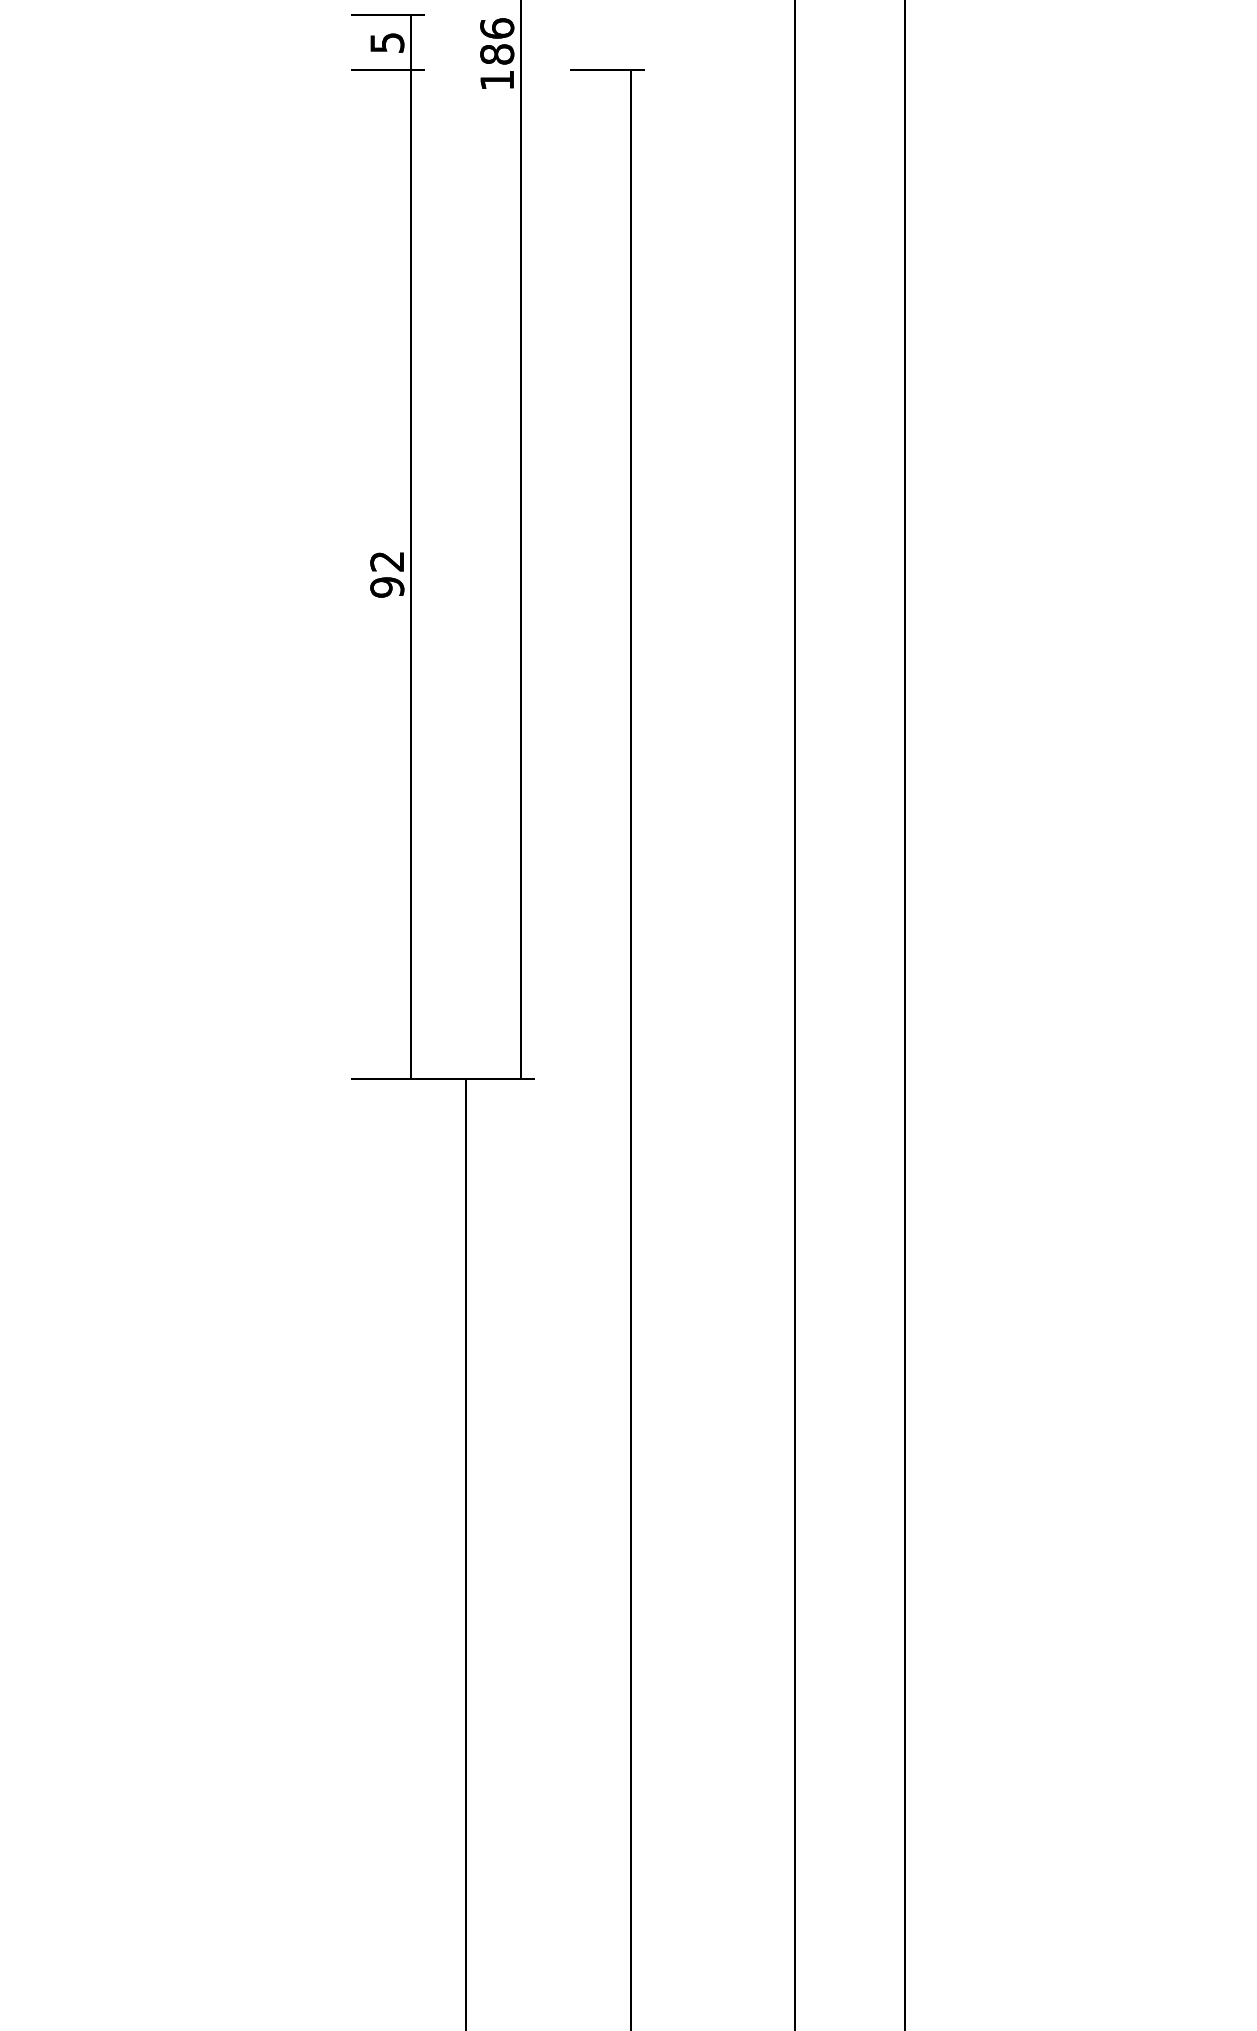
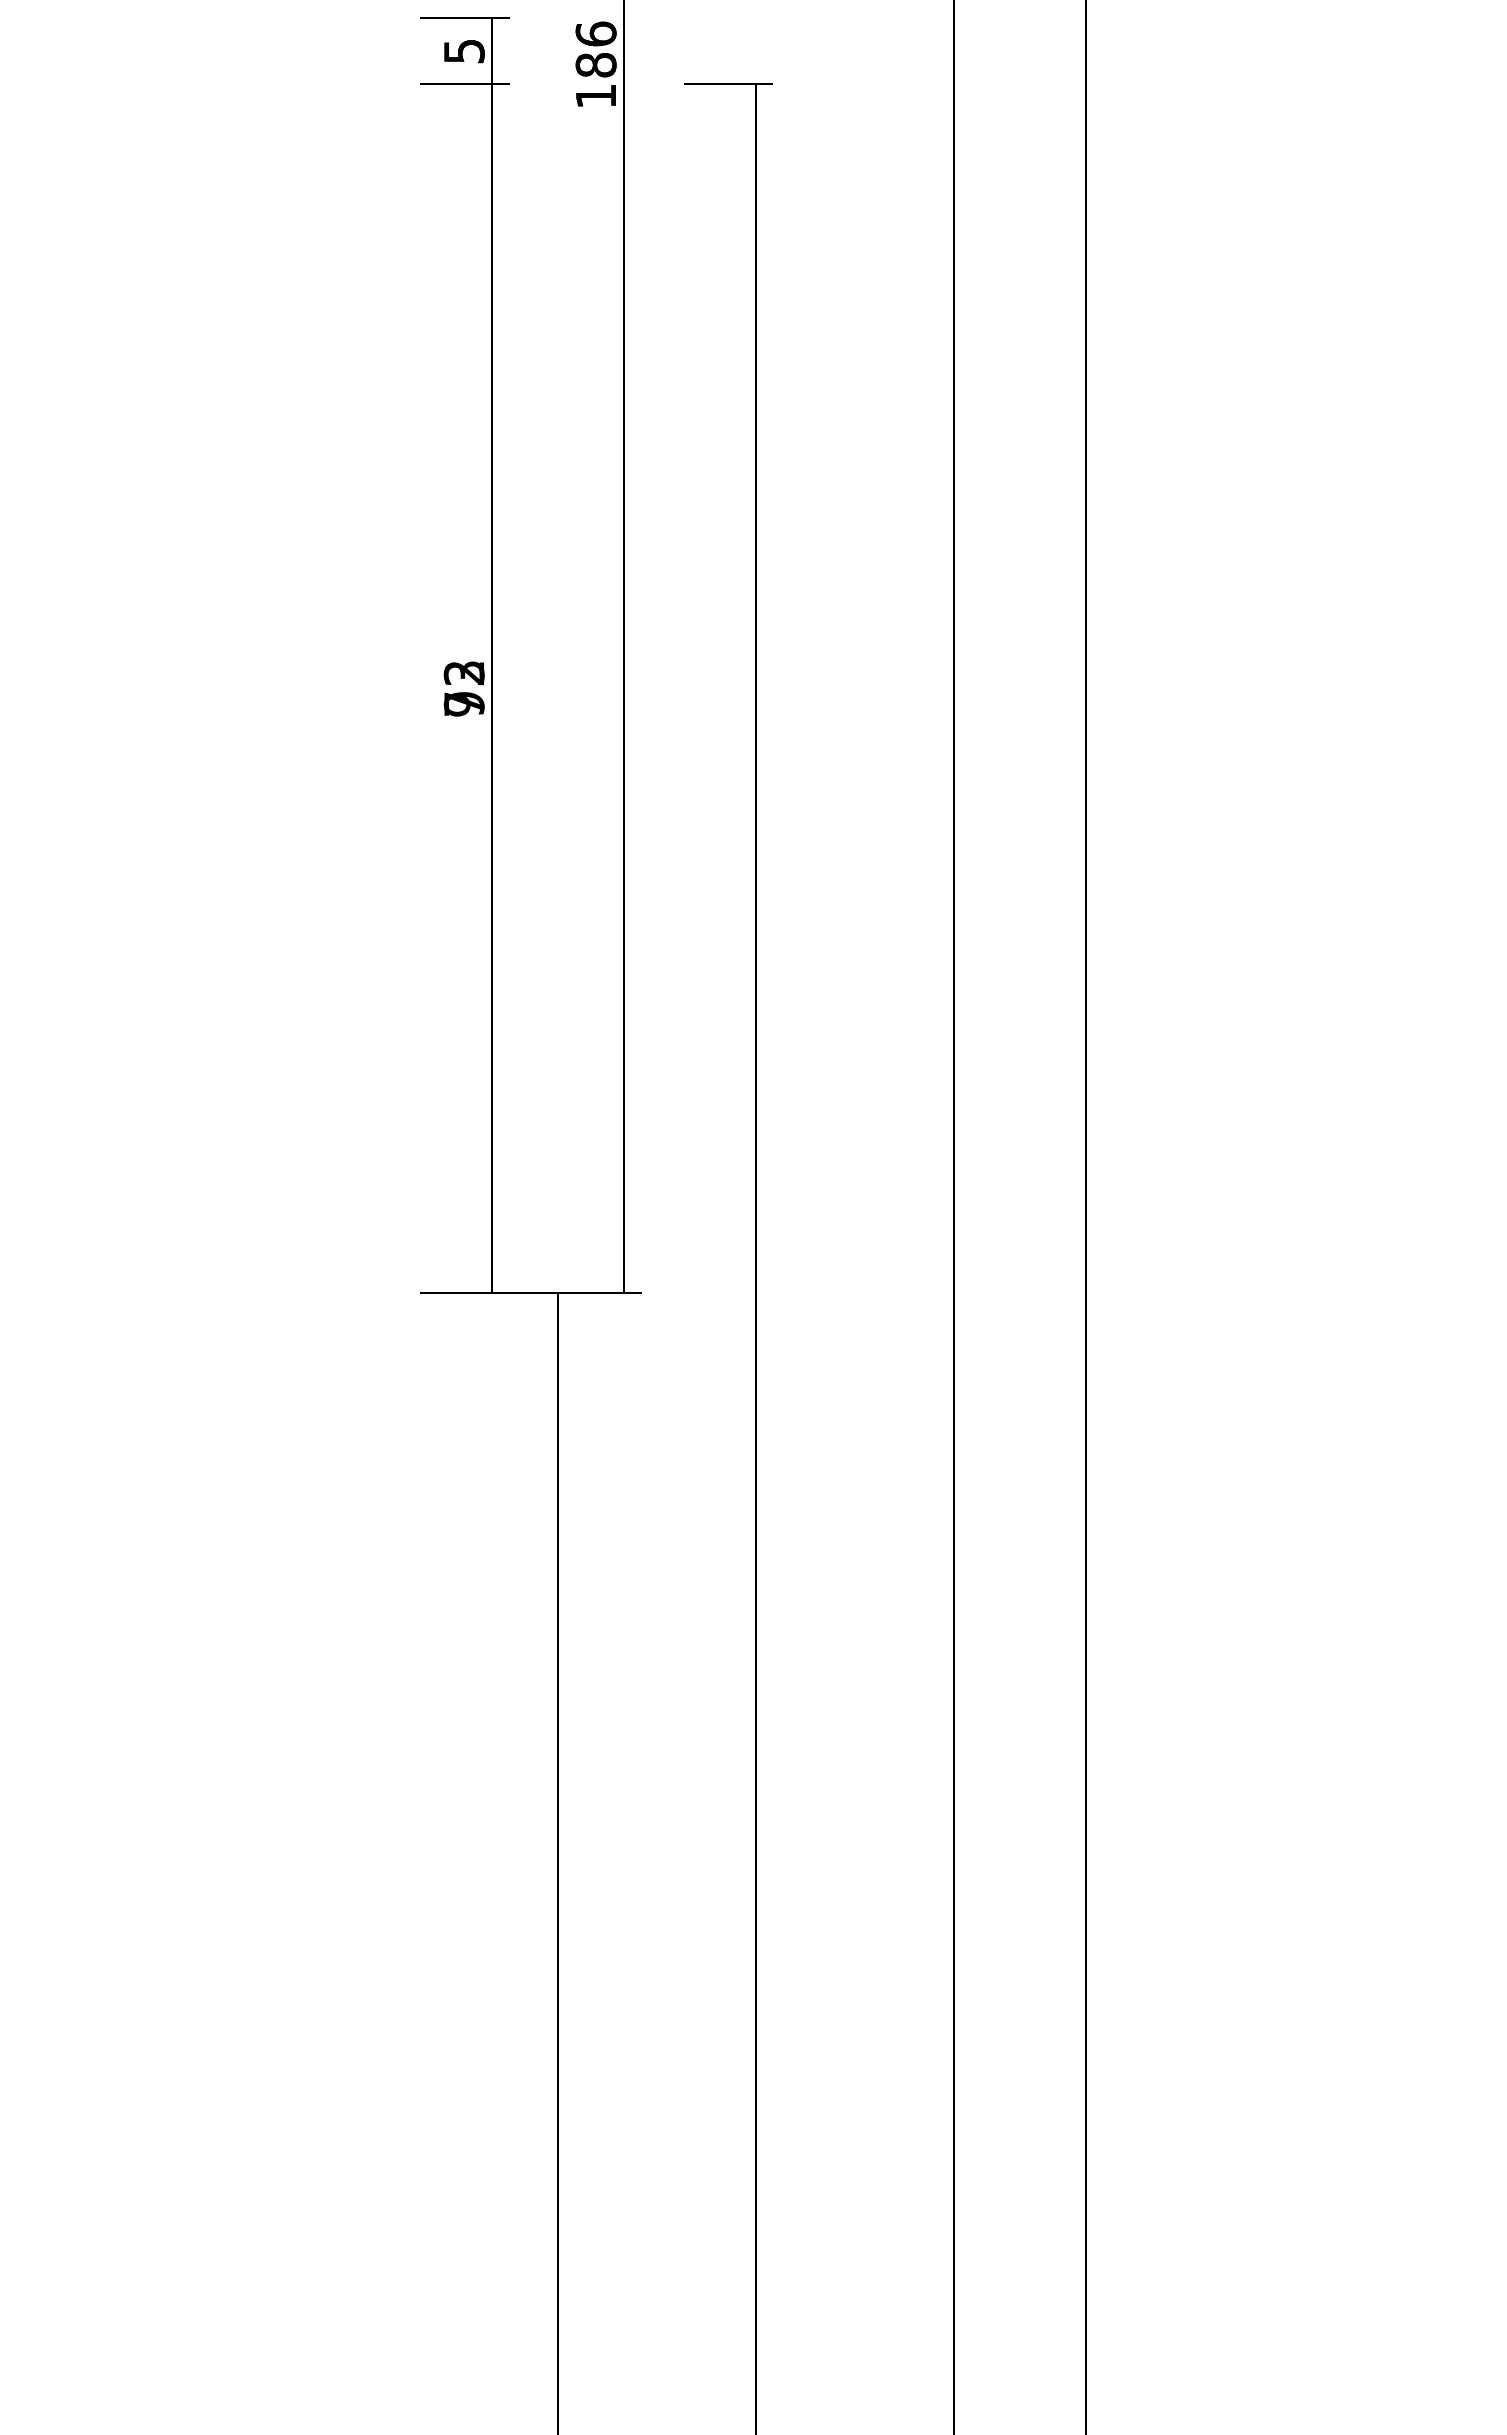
text: (386, 574) -> (463, 688), 92 -> 73

